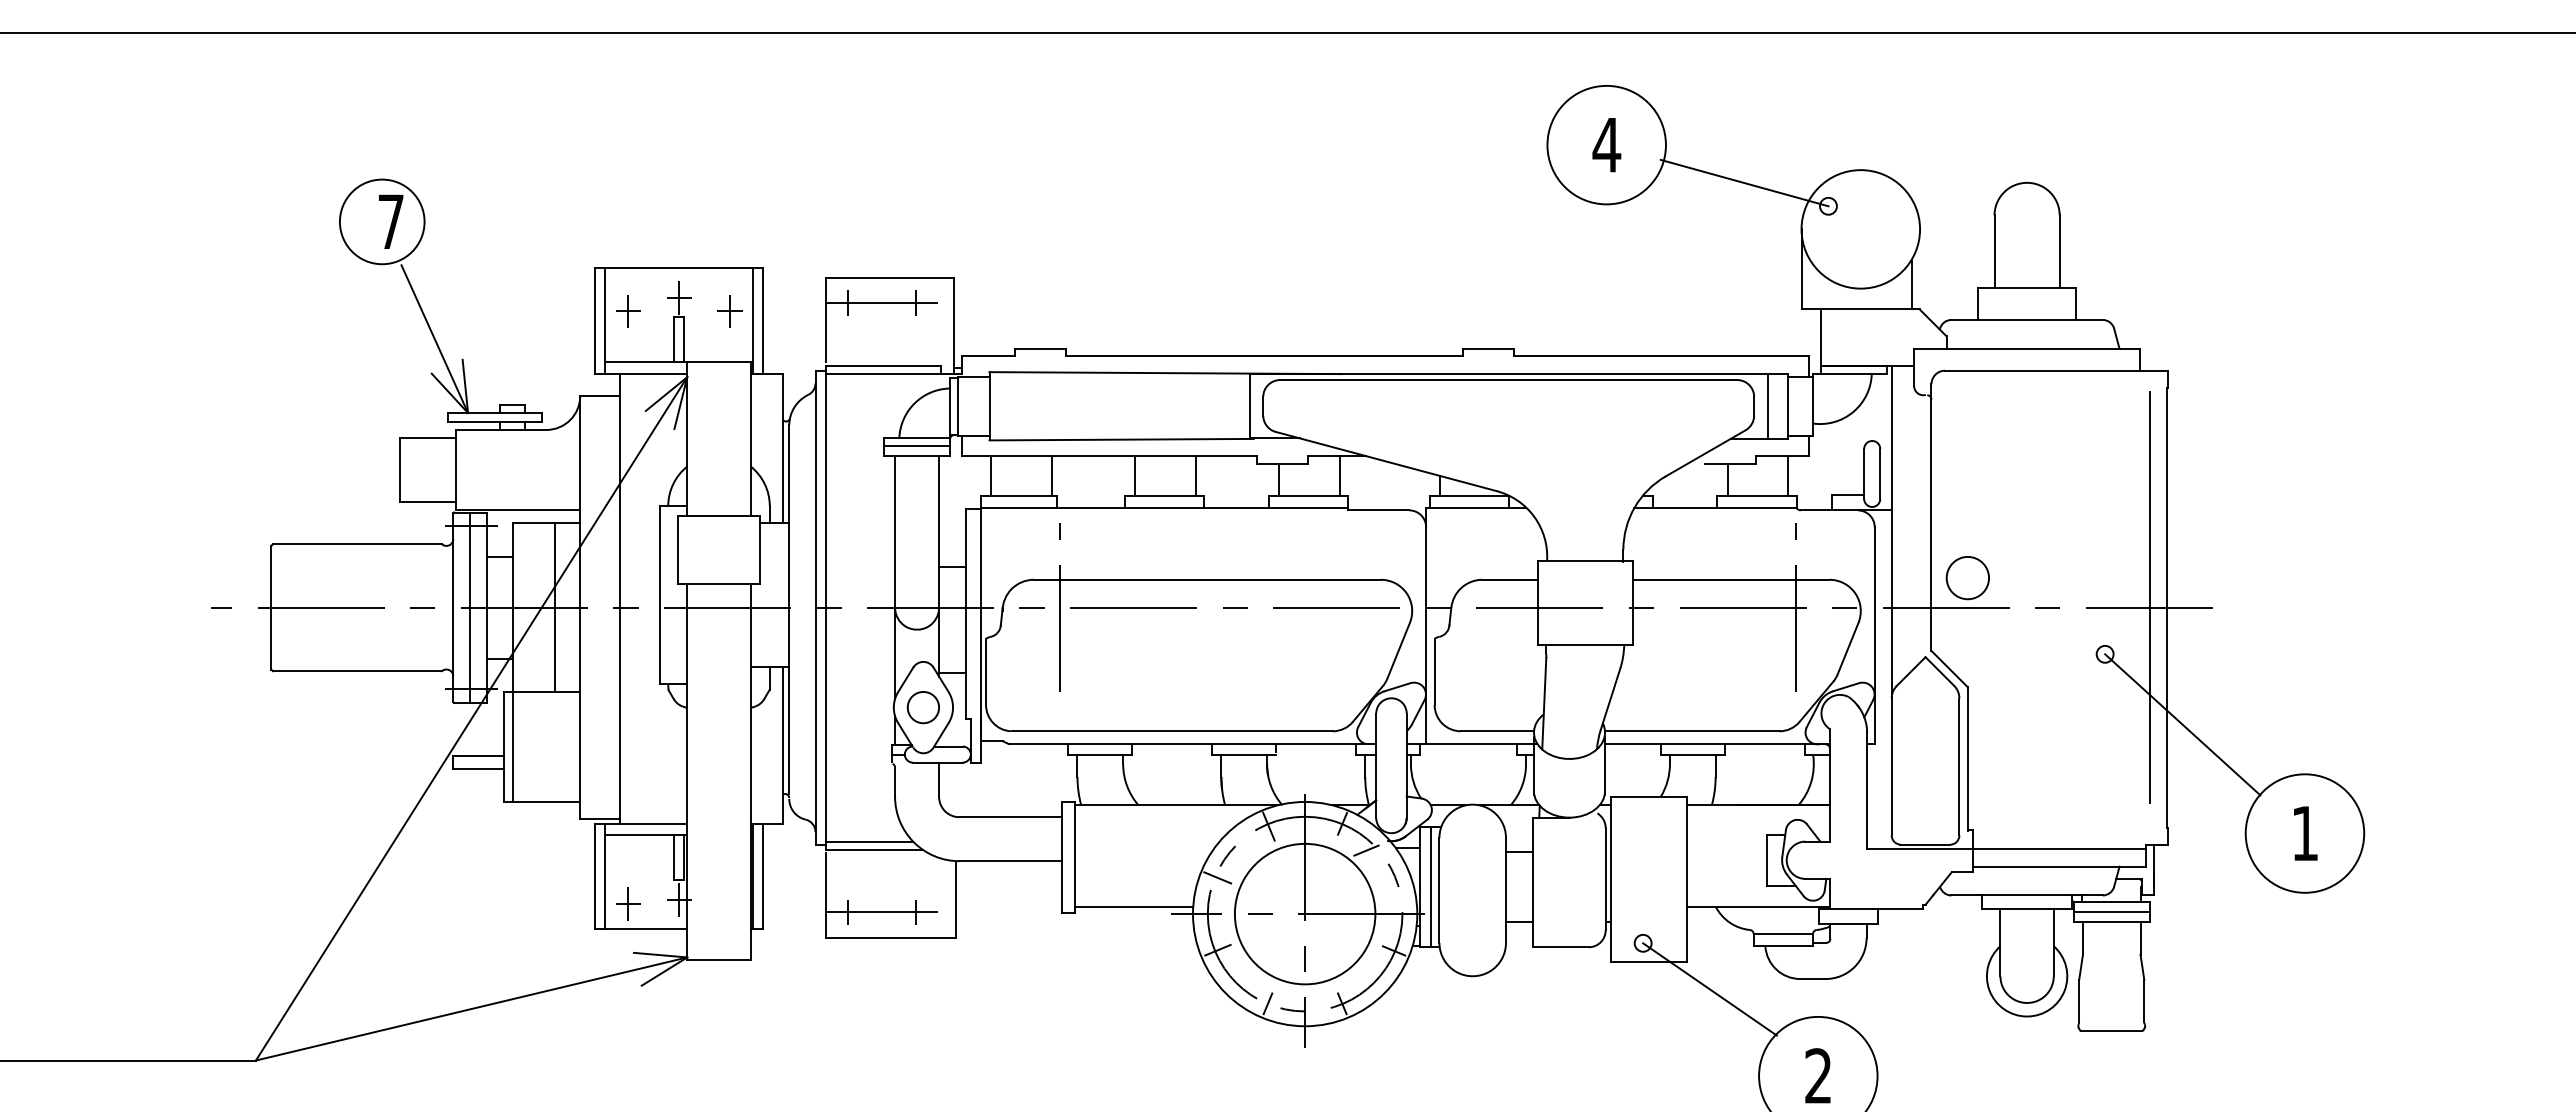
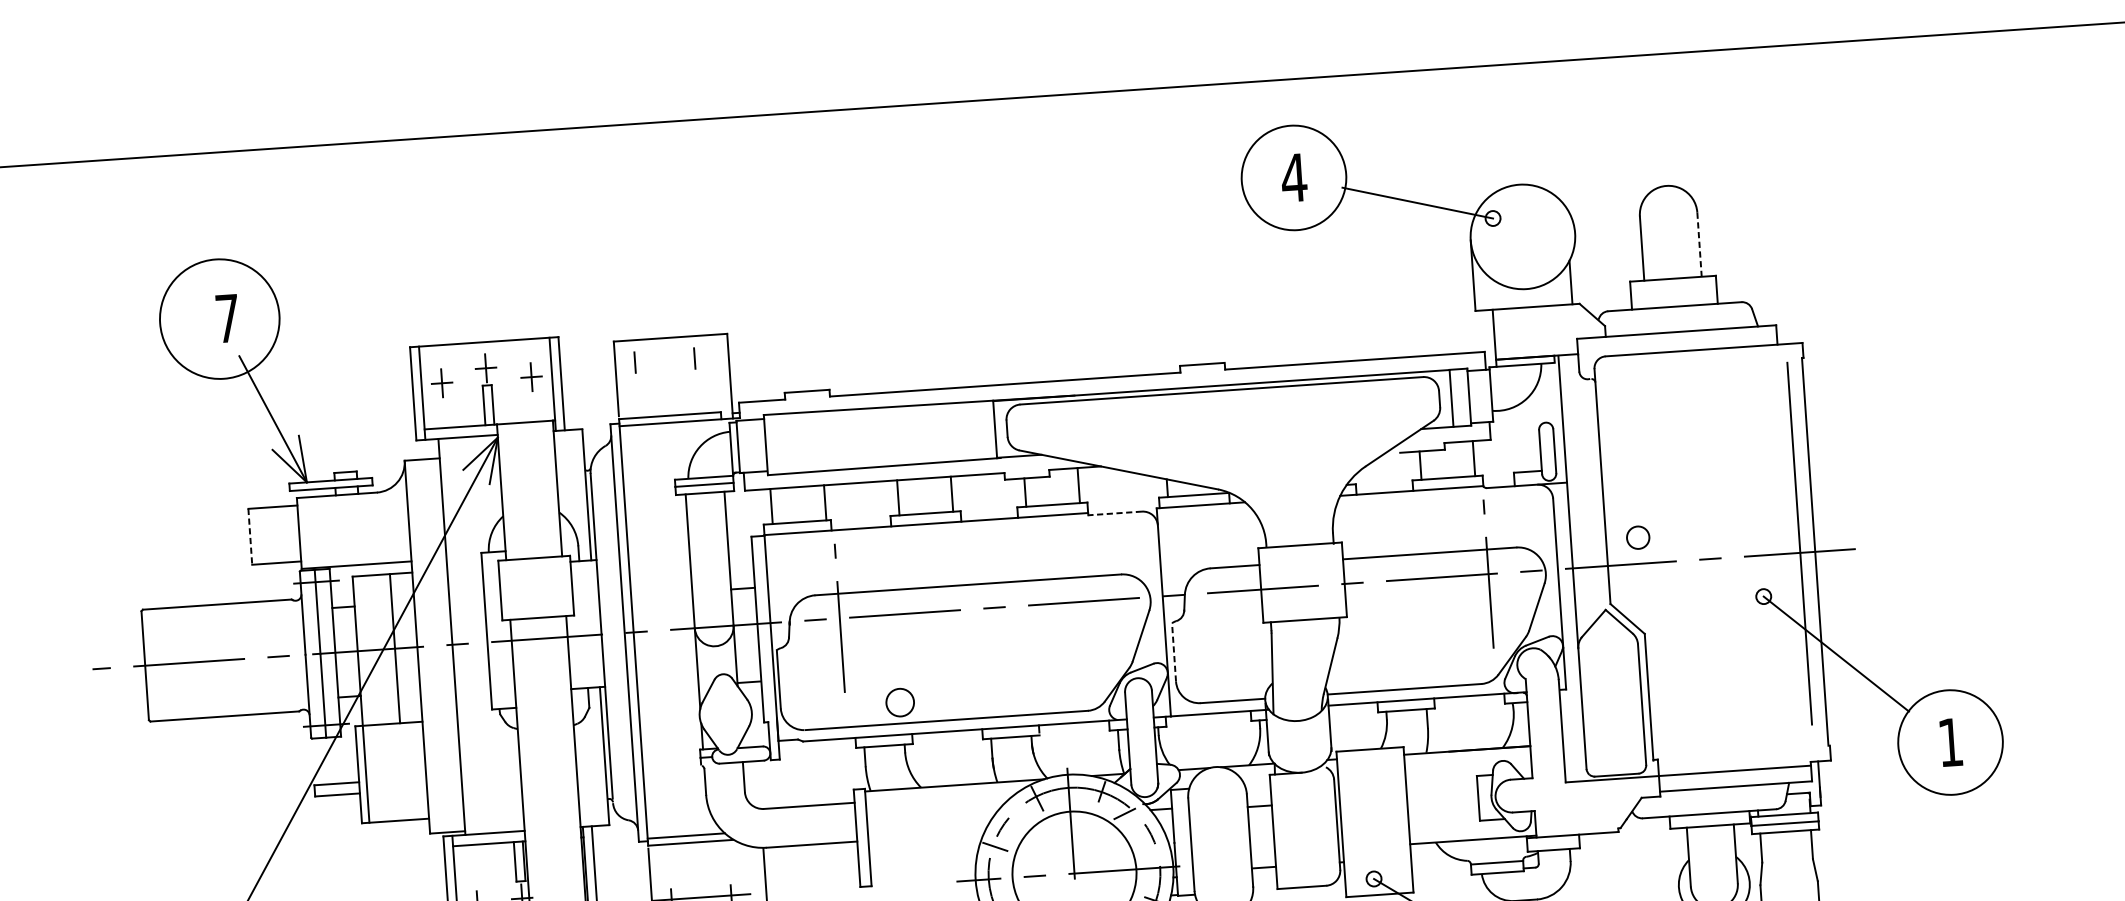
circle: (381, 221) -> (219, 318), size x1.6
line: (2059, 252) -> (1699, 245), solid -> dashed
line: (881, 303) -> (664, 361), removed
line: (399, 470) -> (249, 537), solid -> dashed
line: (1378, 510) -> (1114, 513), solid -> dashed
circle: (1967, 577) -> (1637, 537), size x0.6
line: (1434, 671) -> (1173, 652), solid -> dashed
circle: (922, 707) -> (899, 702), moved
line: (1430, 887) -> (1183, 842), removed
line: (1133, 906) -> (922, 877), removed

